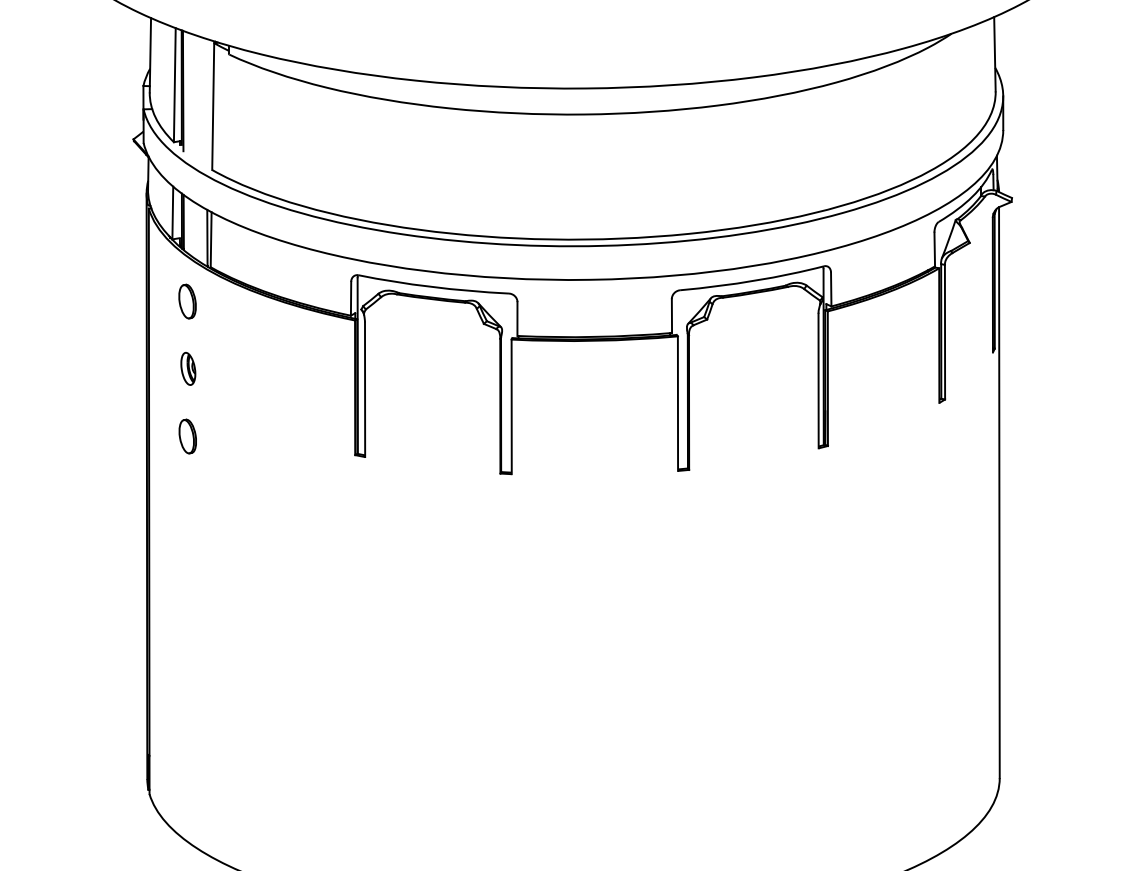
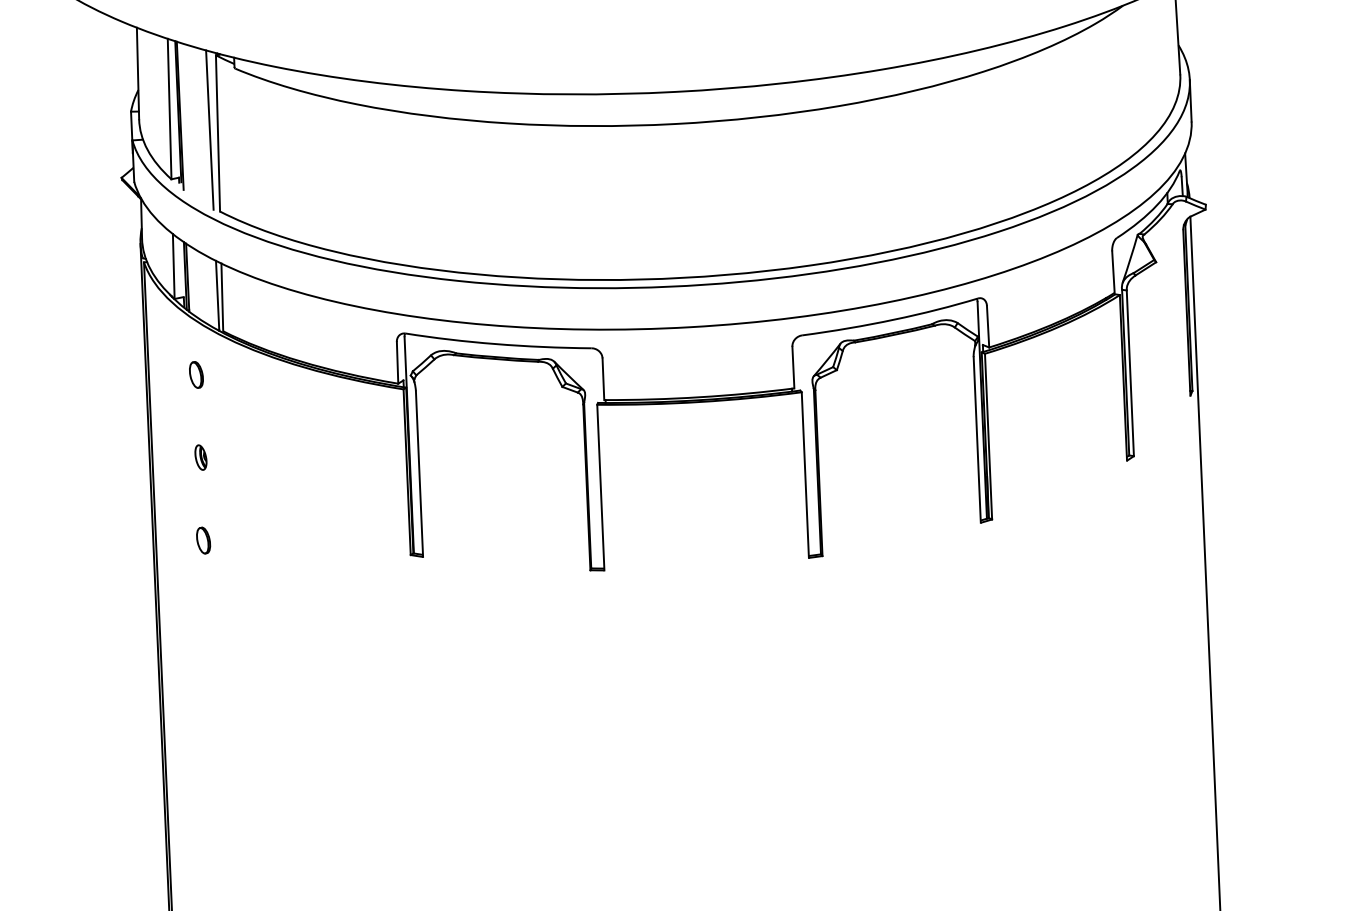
line: (206, 103) -> (209, 129), added
part: (187, 301) -> (196, 374), size x0.62
part: (188, 368) -> (201, 457), size x0.62
part: (187, 435) -> (203, 539), size x0.62

